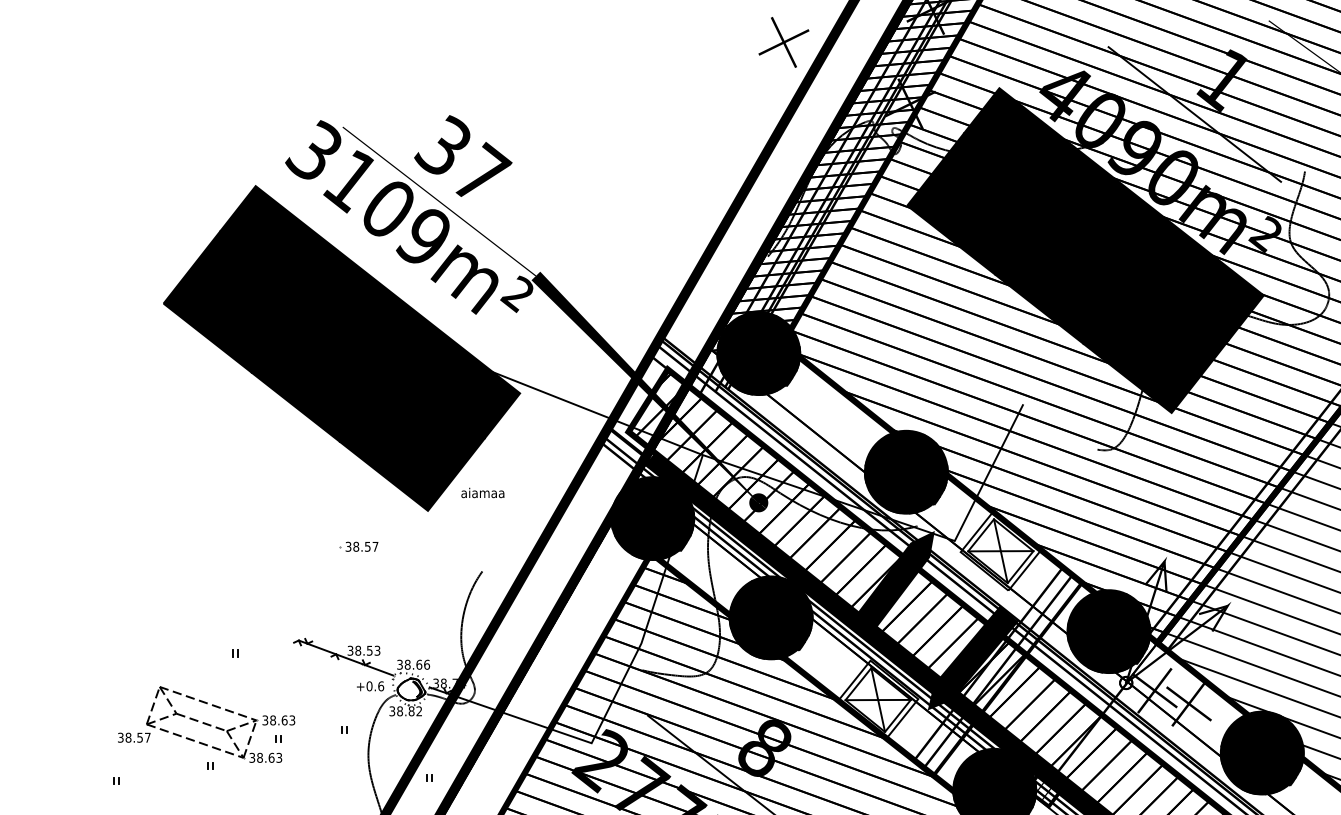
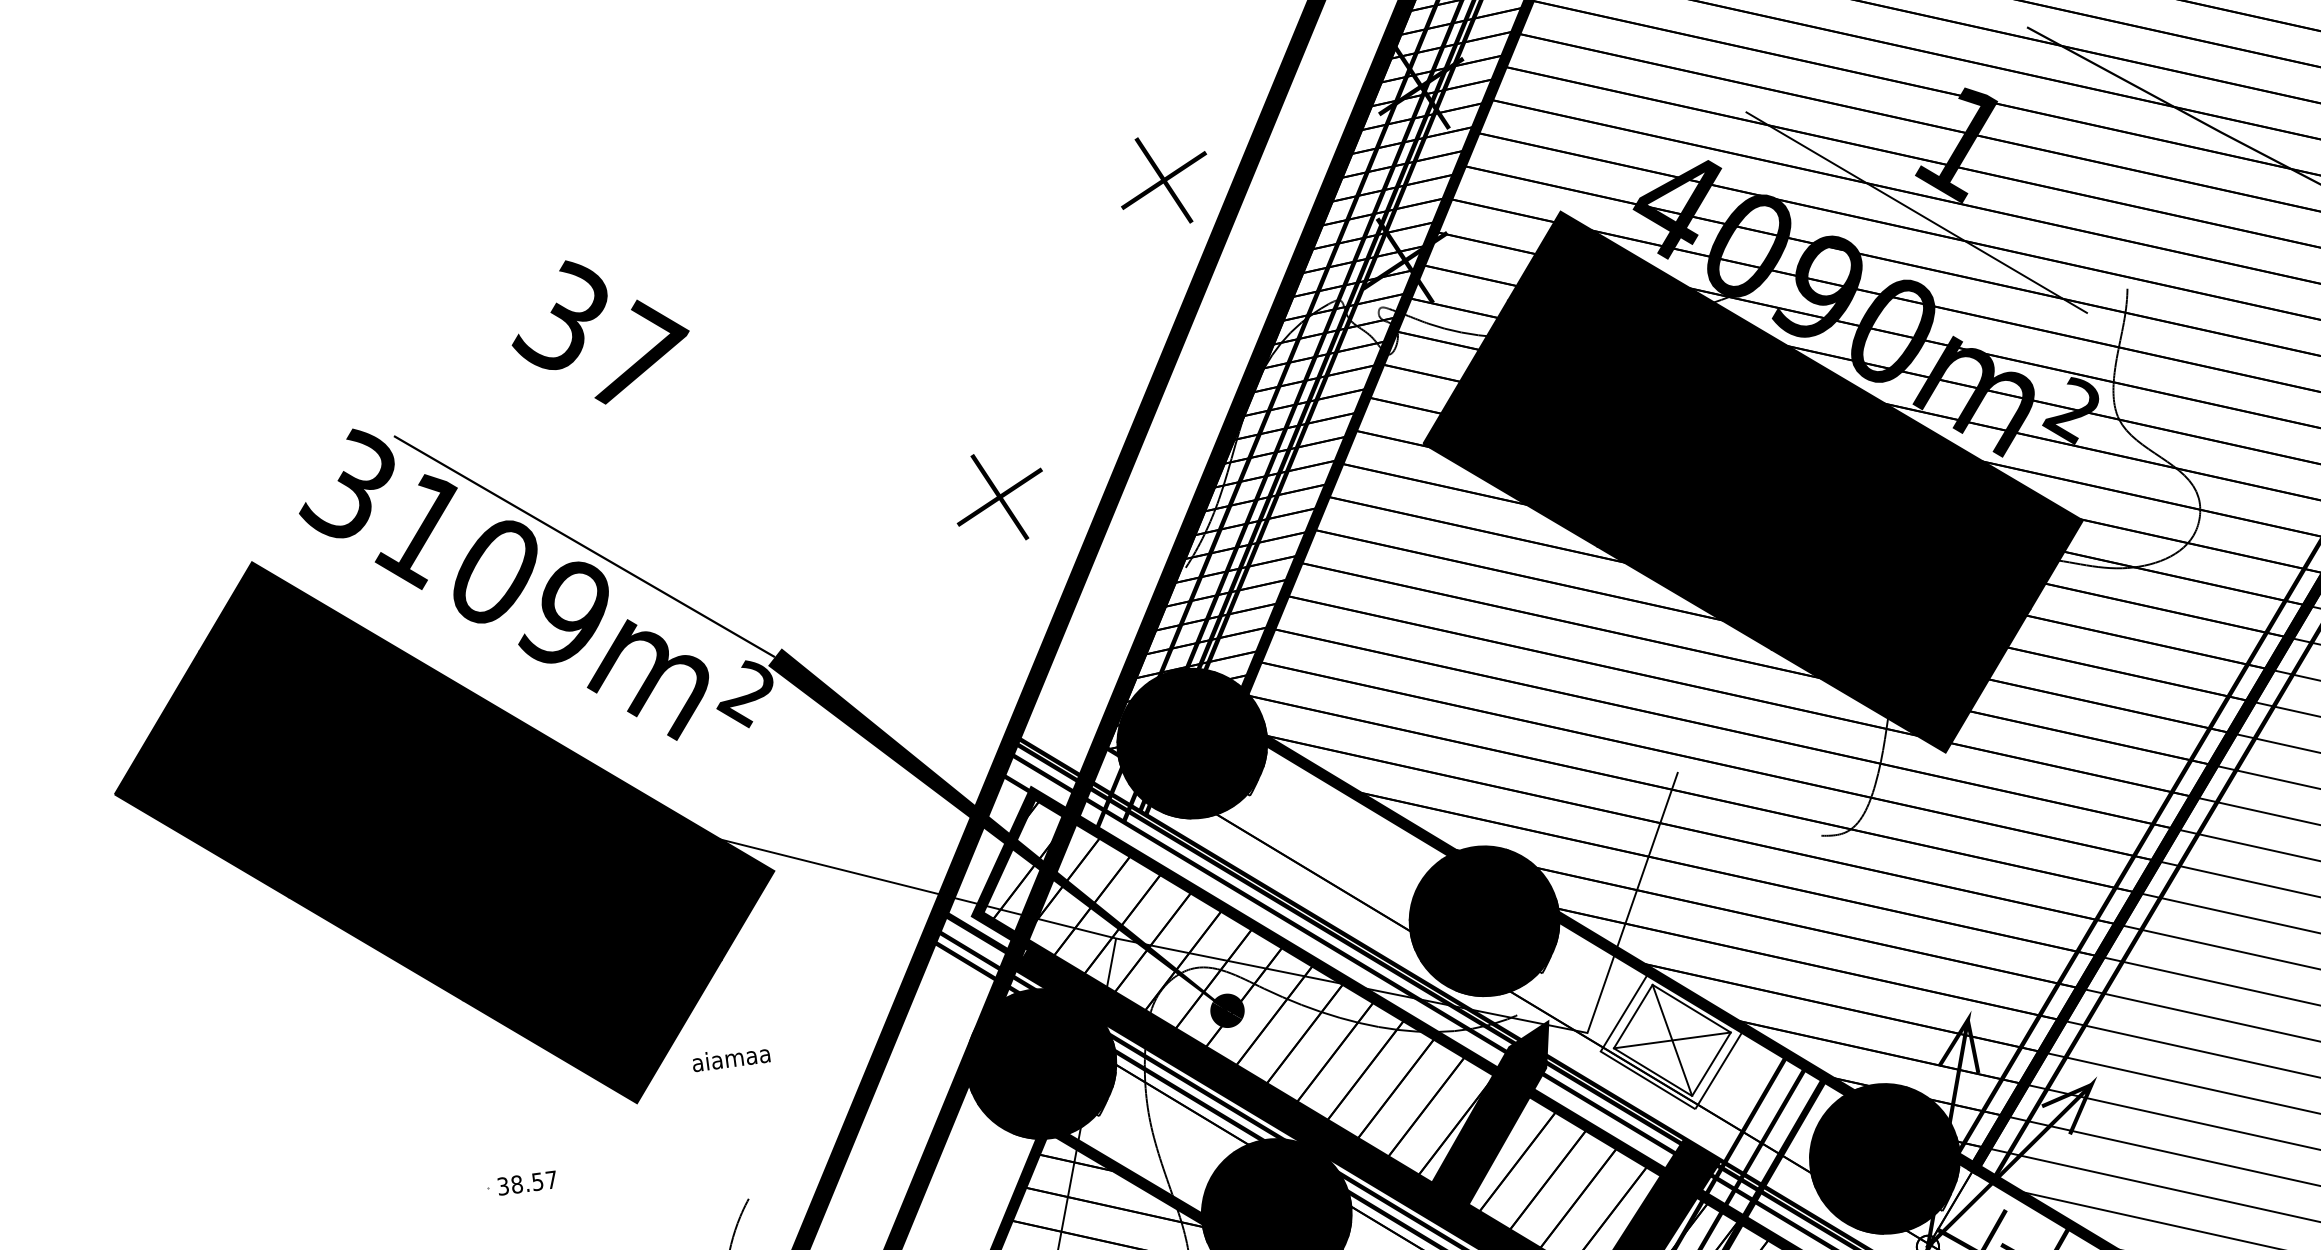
text: (463, 155) -> (599, 329), moved
part: (670, 204) -> (999, 497), added

